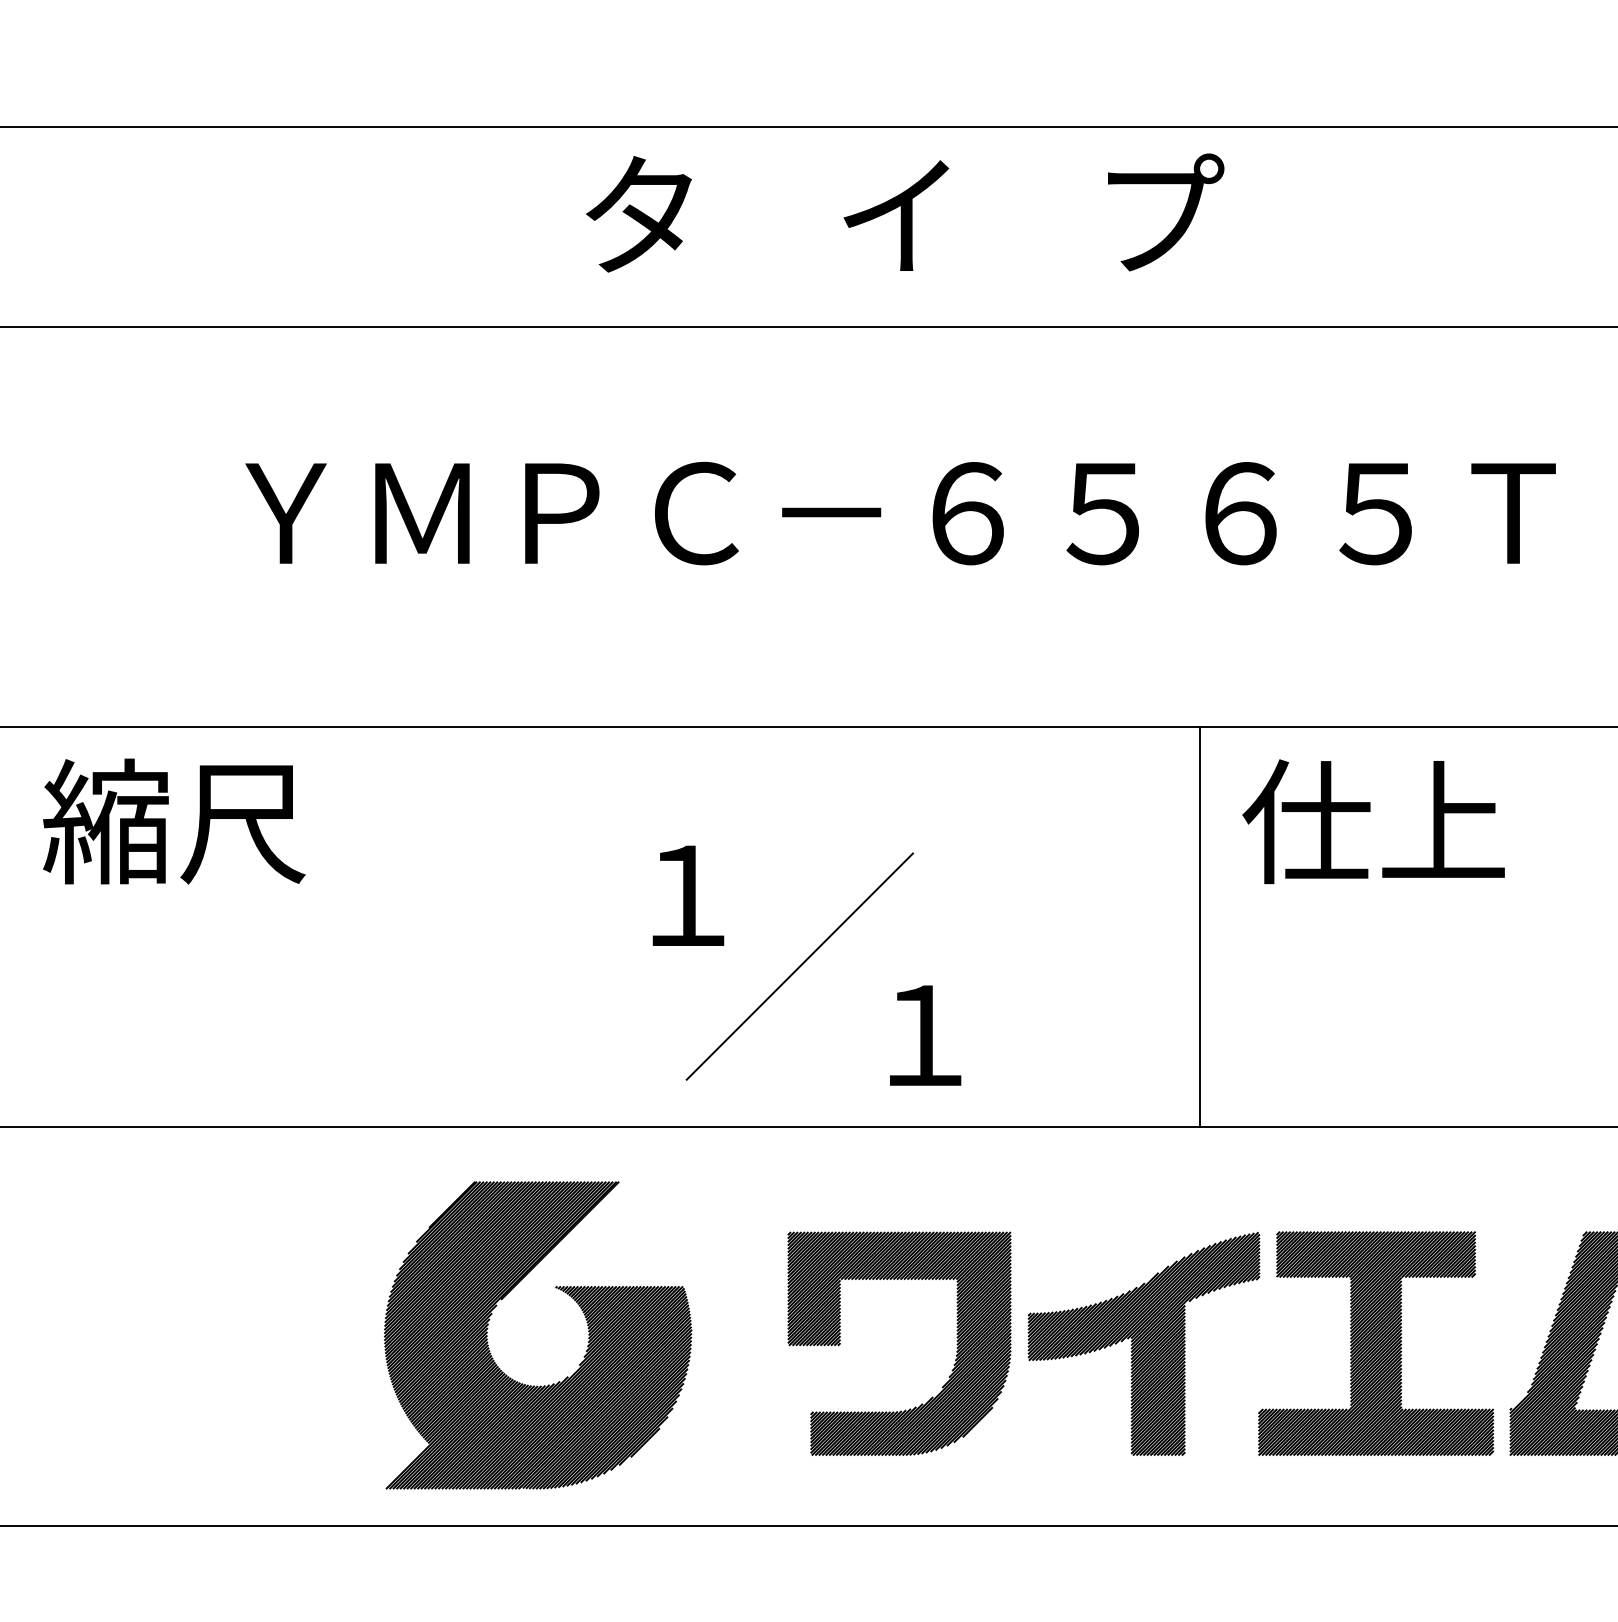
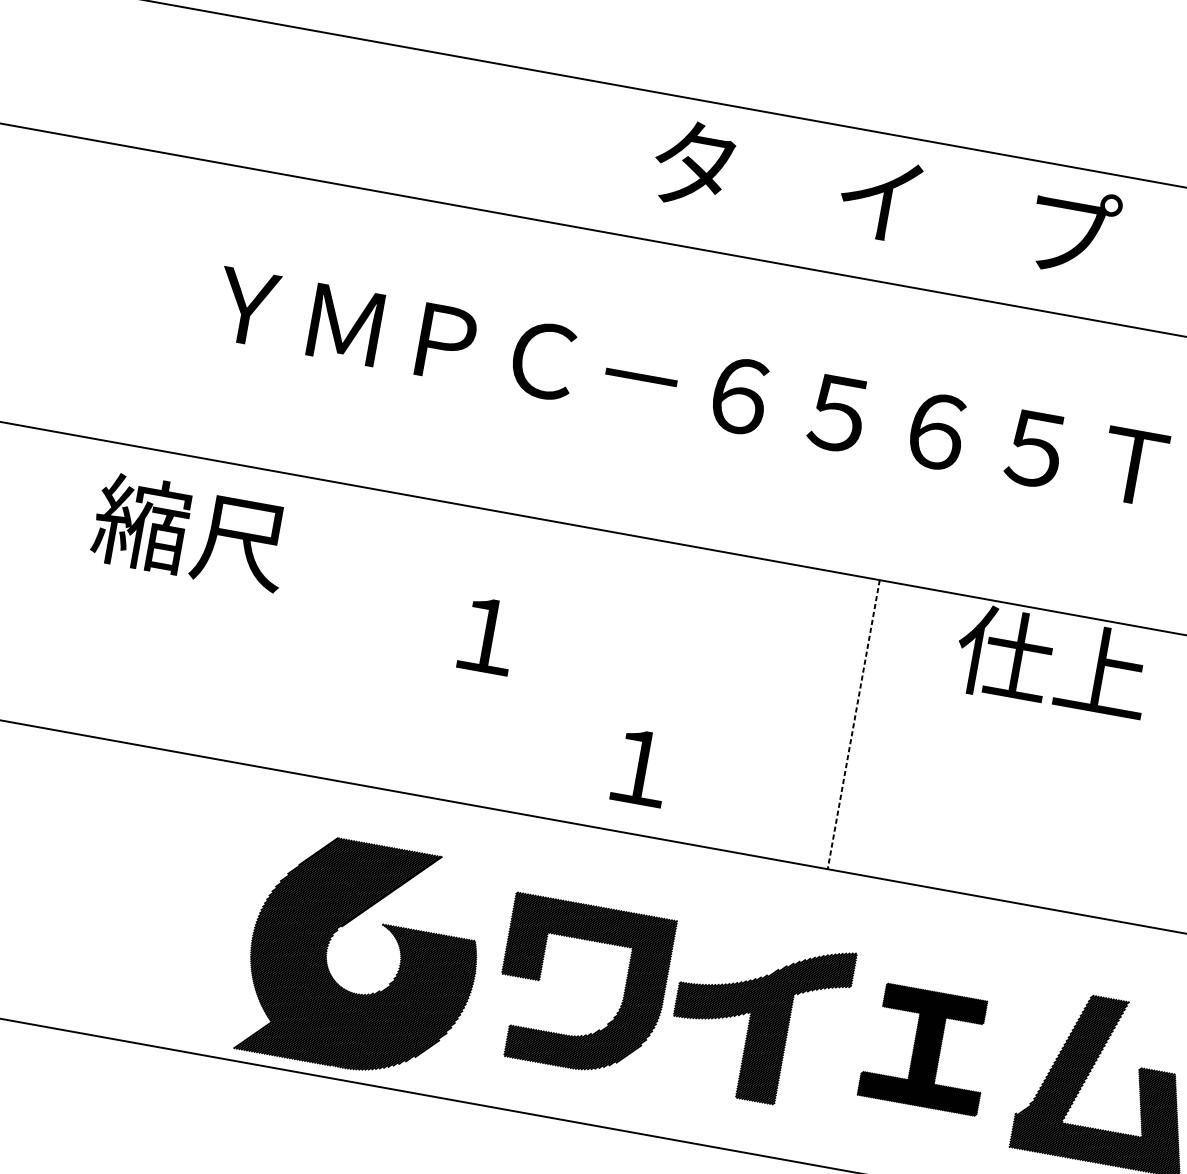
text: (905, 212) -> (886, 197), moved
text: (174, 821) -> (191, 532), moved
text: (1373, 821) -> (1052, 662), moved
line: (1199, 926) -> (853, 724), solid -> dashed
line: (799, 966) -> (559, 701), removed
part: (587, 1328) -> (400, 958), moved
part: (1376, 1343) -> (927, 1048), size x0.7

